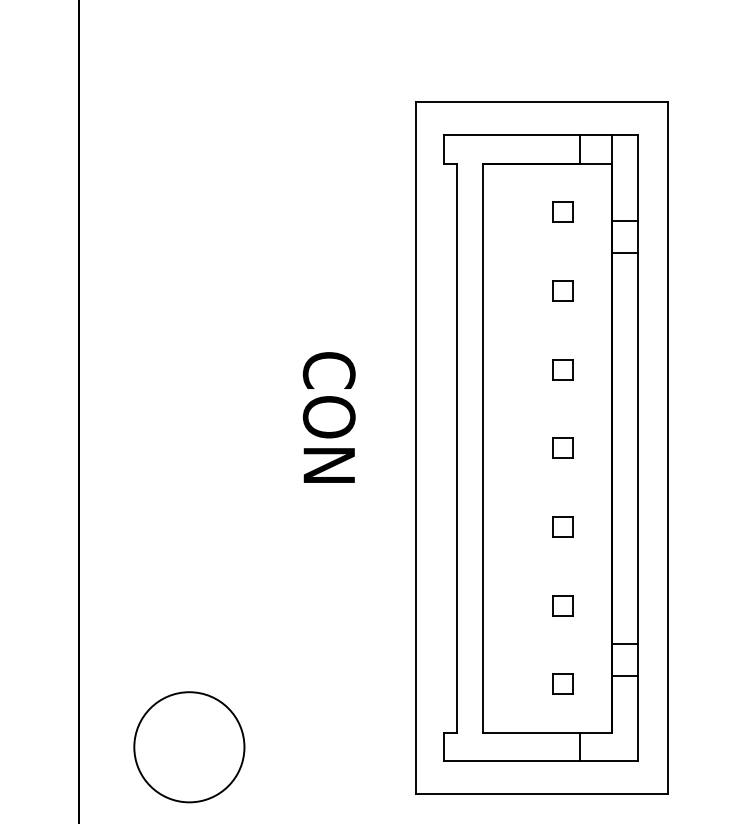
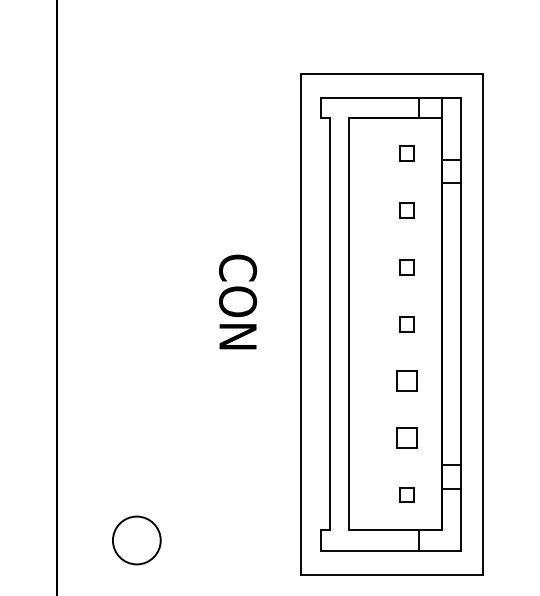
part: (562, 526) -> (406, 380), size x1.4
part: (562, 604) -> (406, 437), size x1.4
circle: (188, 747) -> (136, 540), size x0.6

